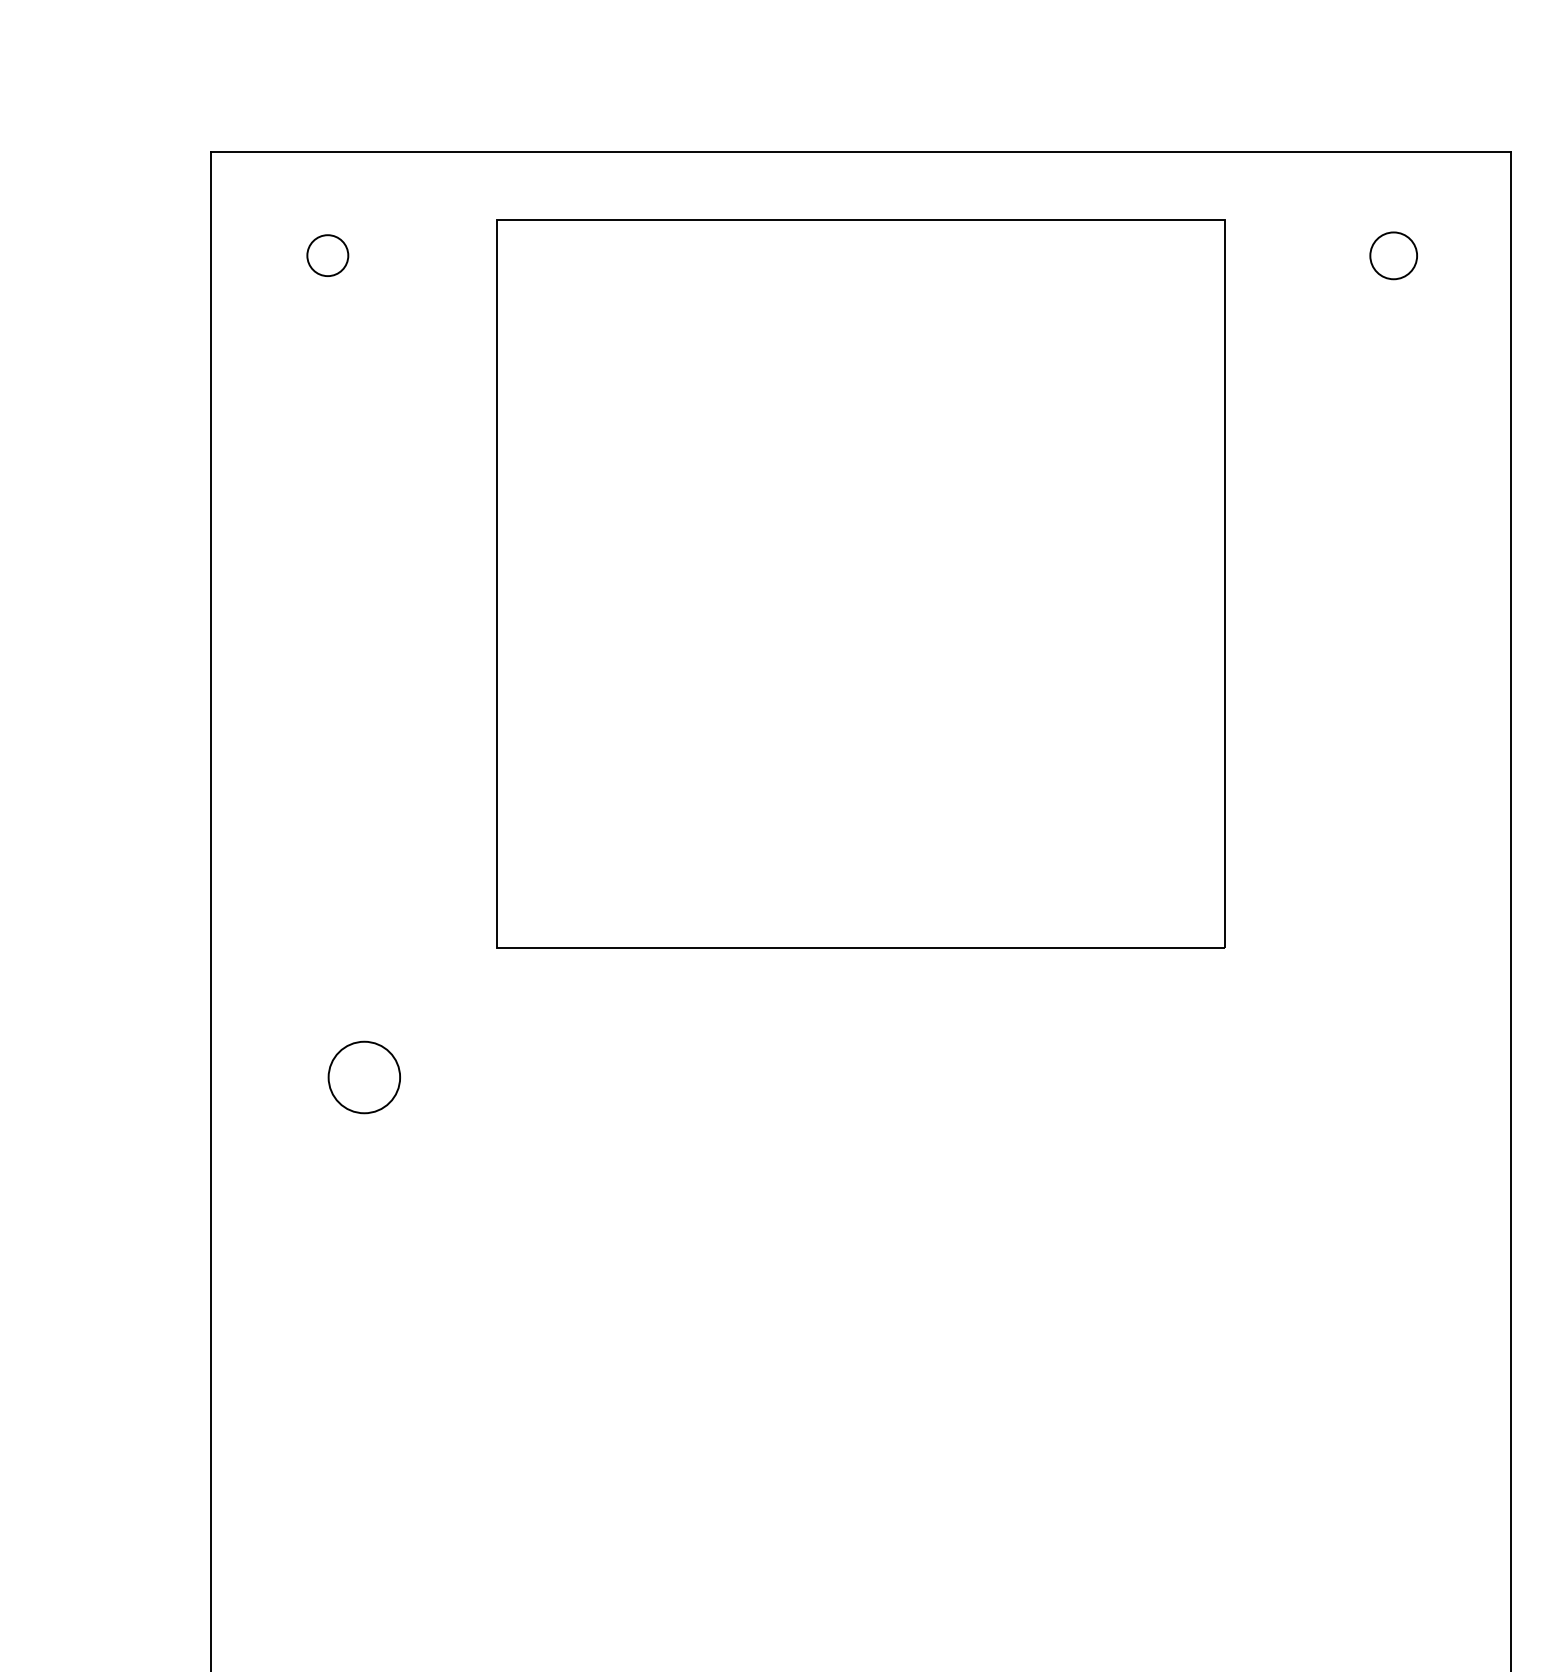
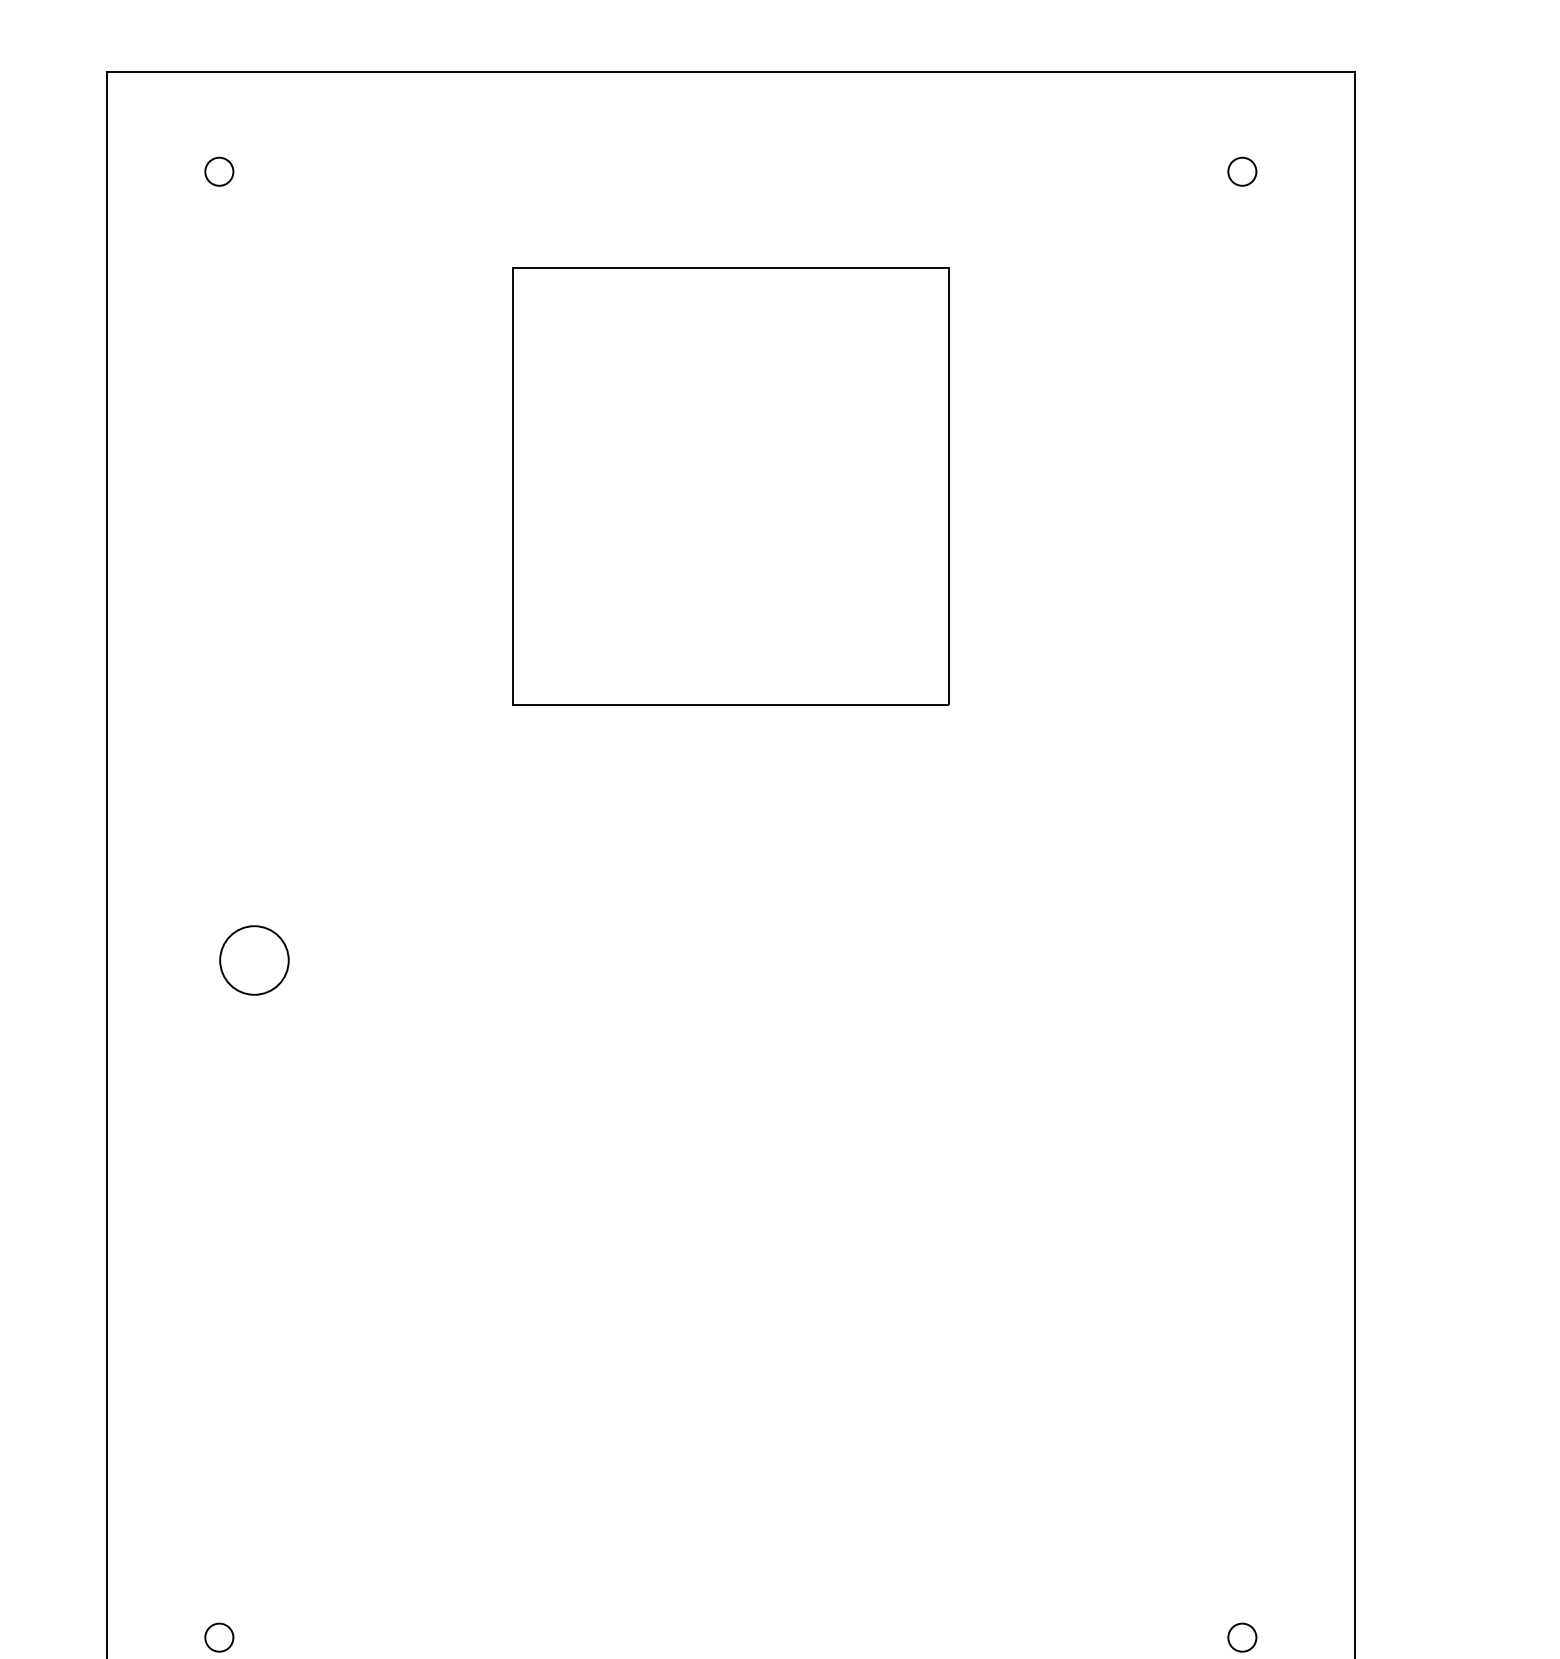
circle: (327, 255) -> (219, 171), size x0.71
circle: (1393, 255) -> (1242, 171), size x0.62
part: (860, 583) -> (730, 486), size x0.62

